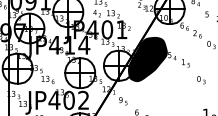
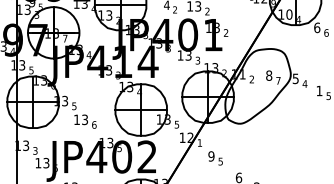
fill: (147, 59) -> (257, 86), removed

